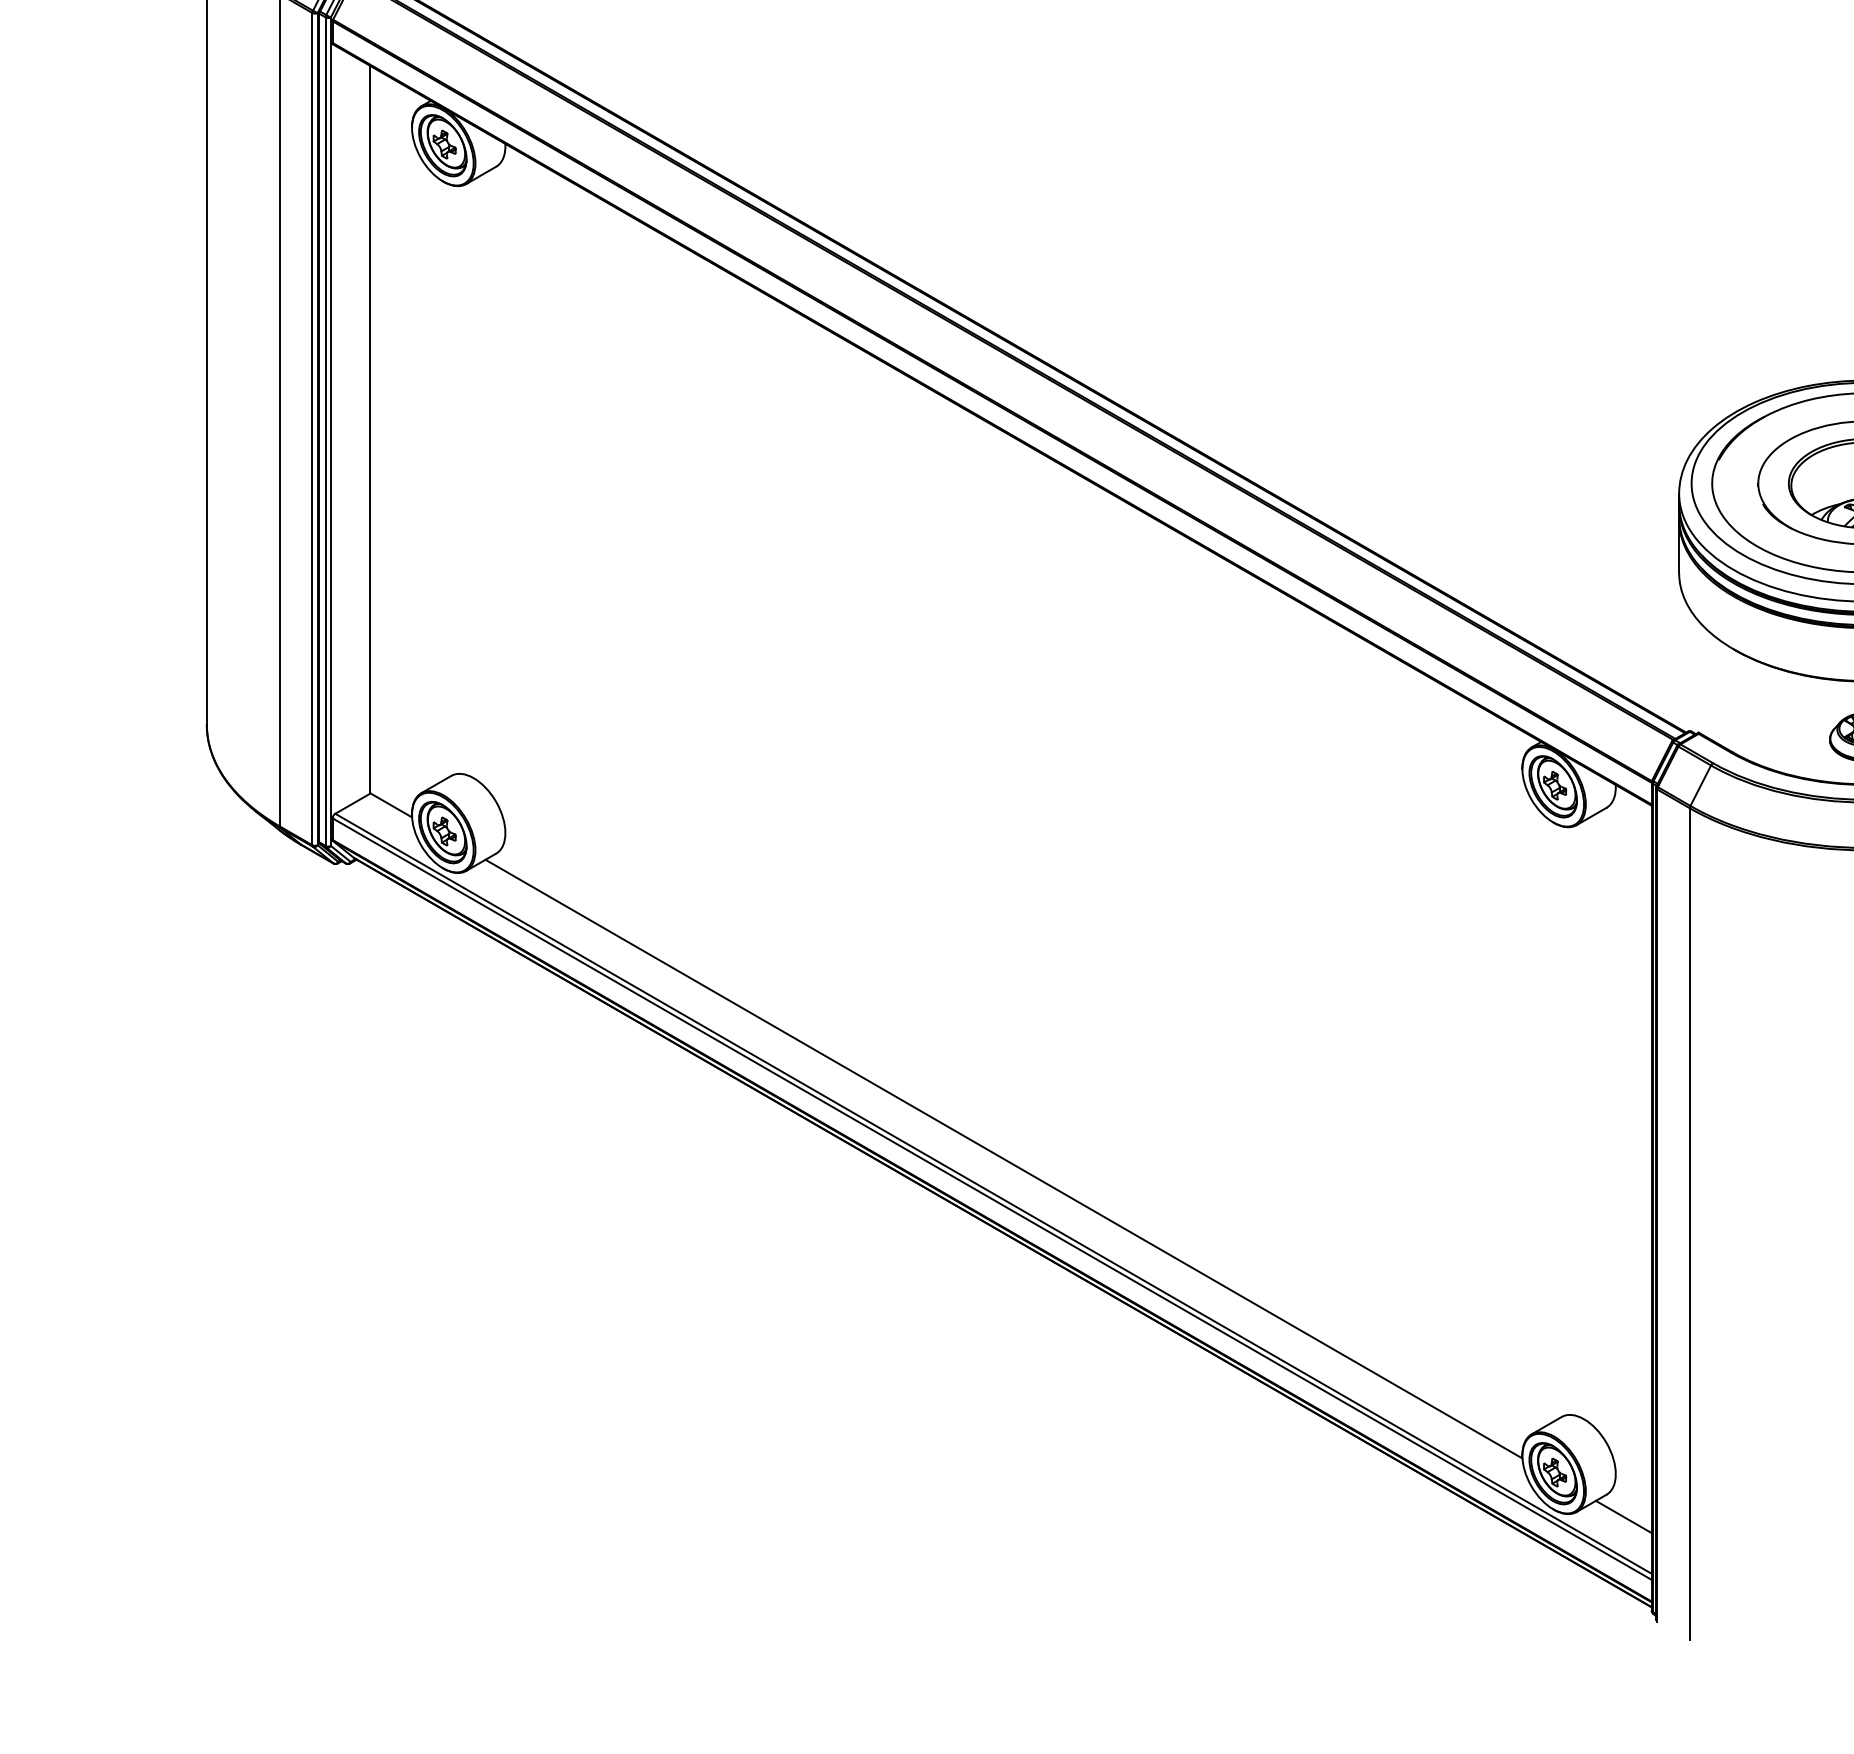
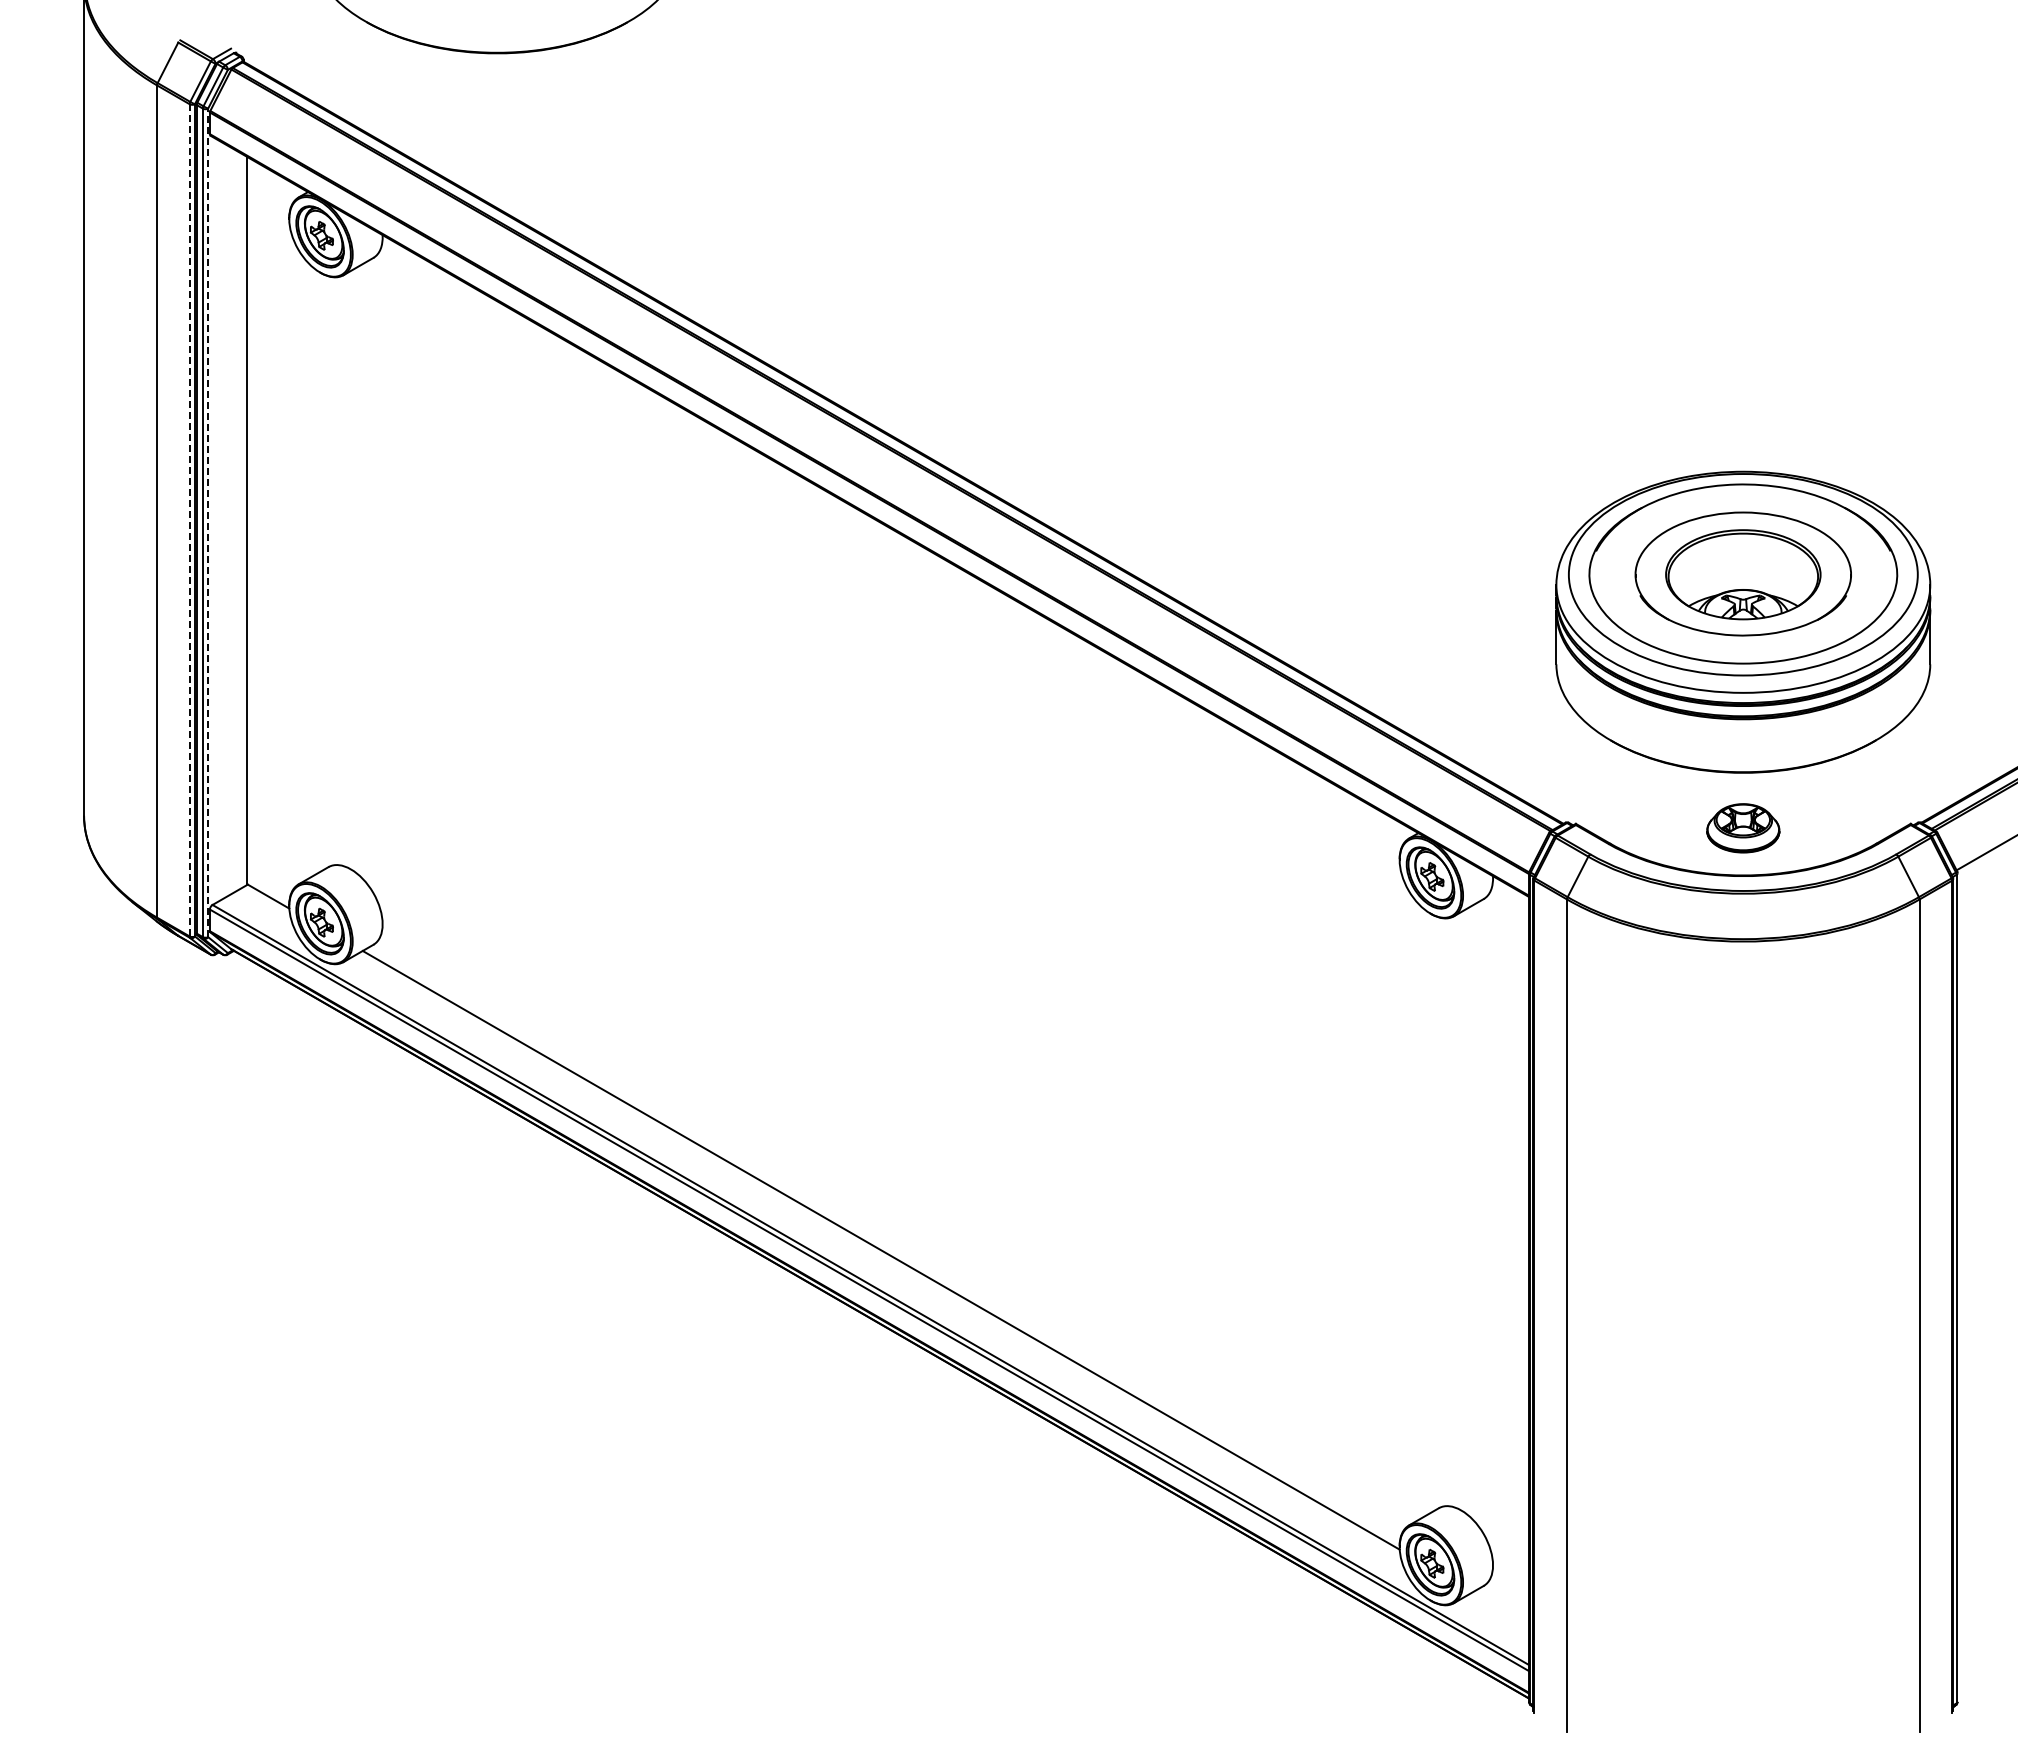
line: (312, 429) -> (189, 520), solid -> dashed
line: (331, 431) -> (208, 522), solid -> dashed
line: (1623, 1517) -> (1500, 1608), removed

